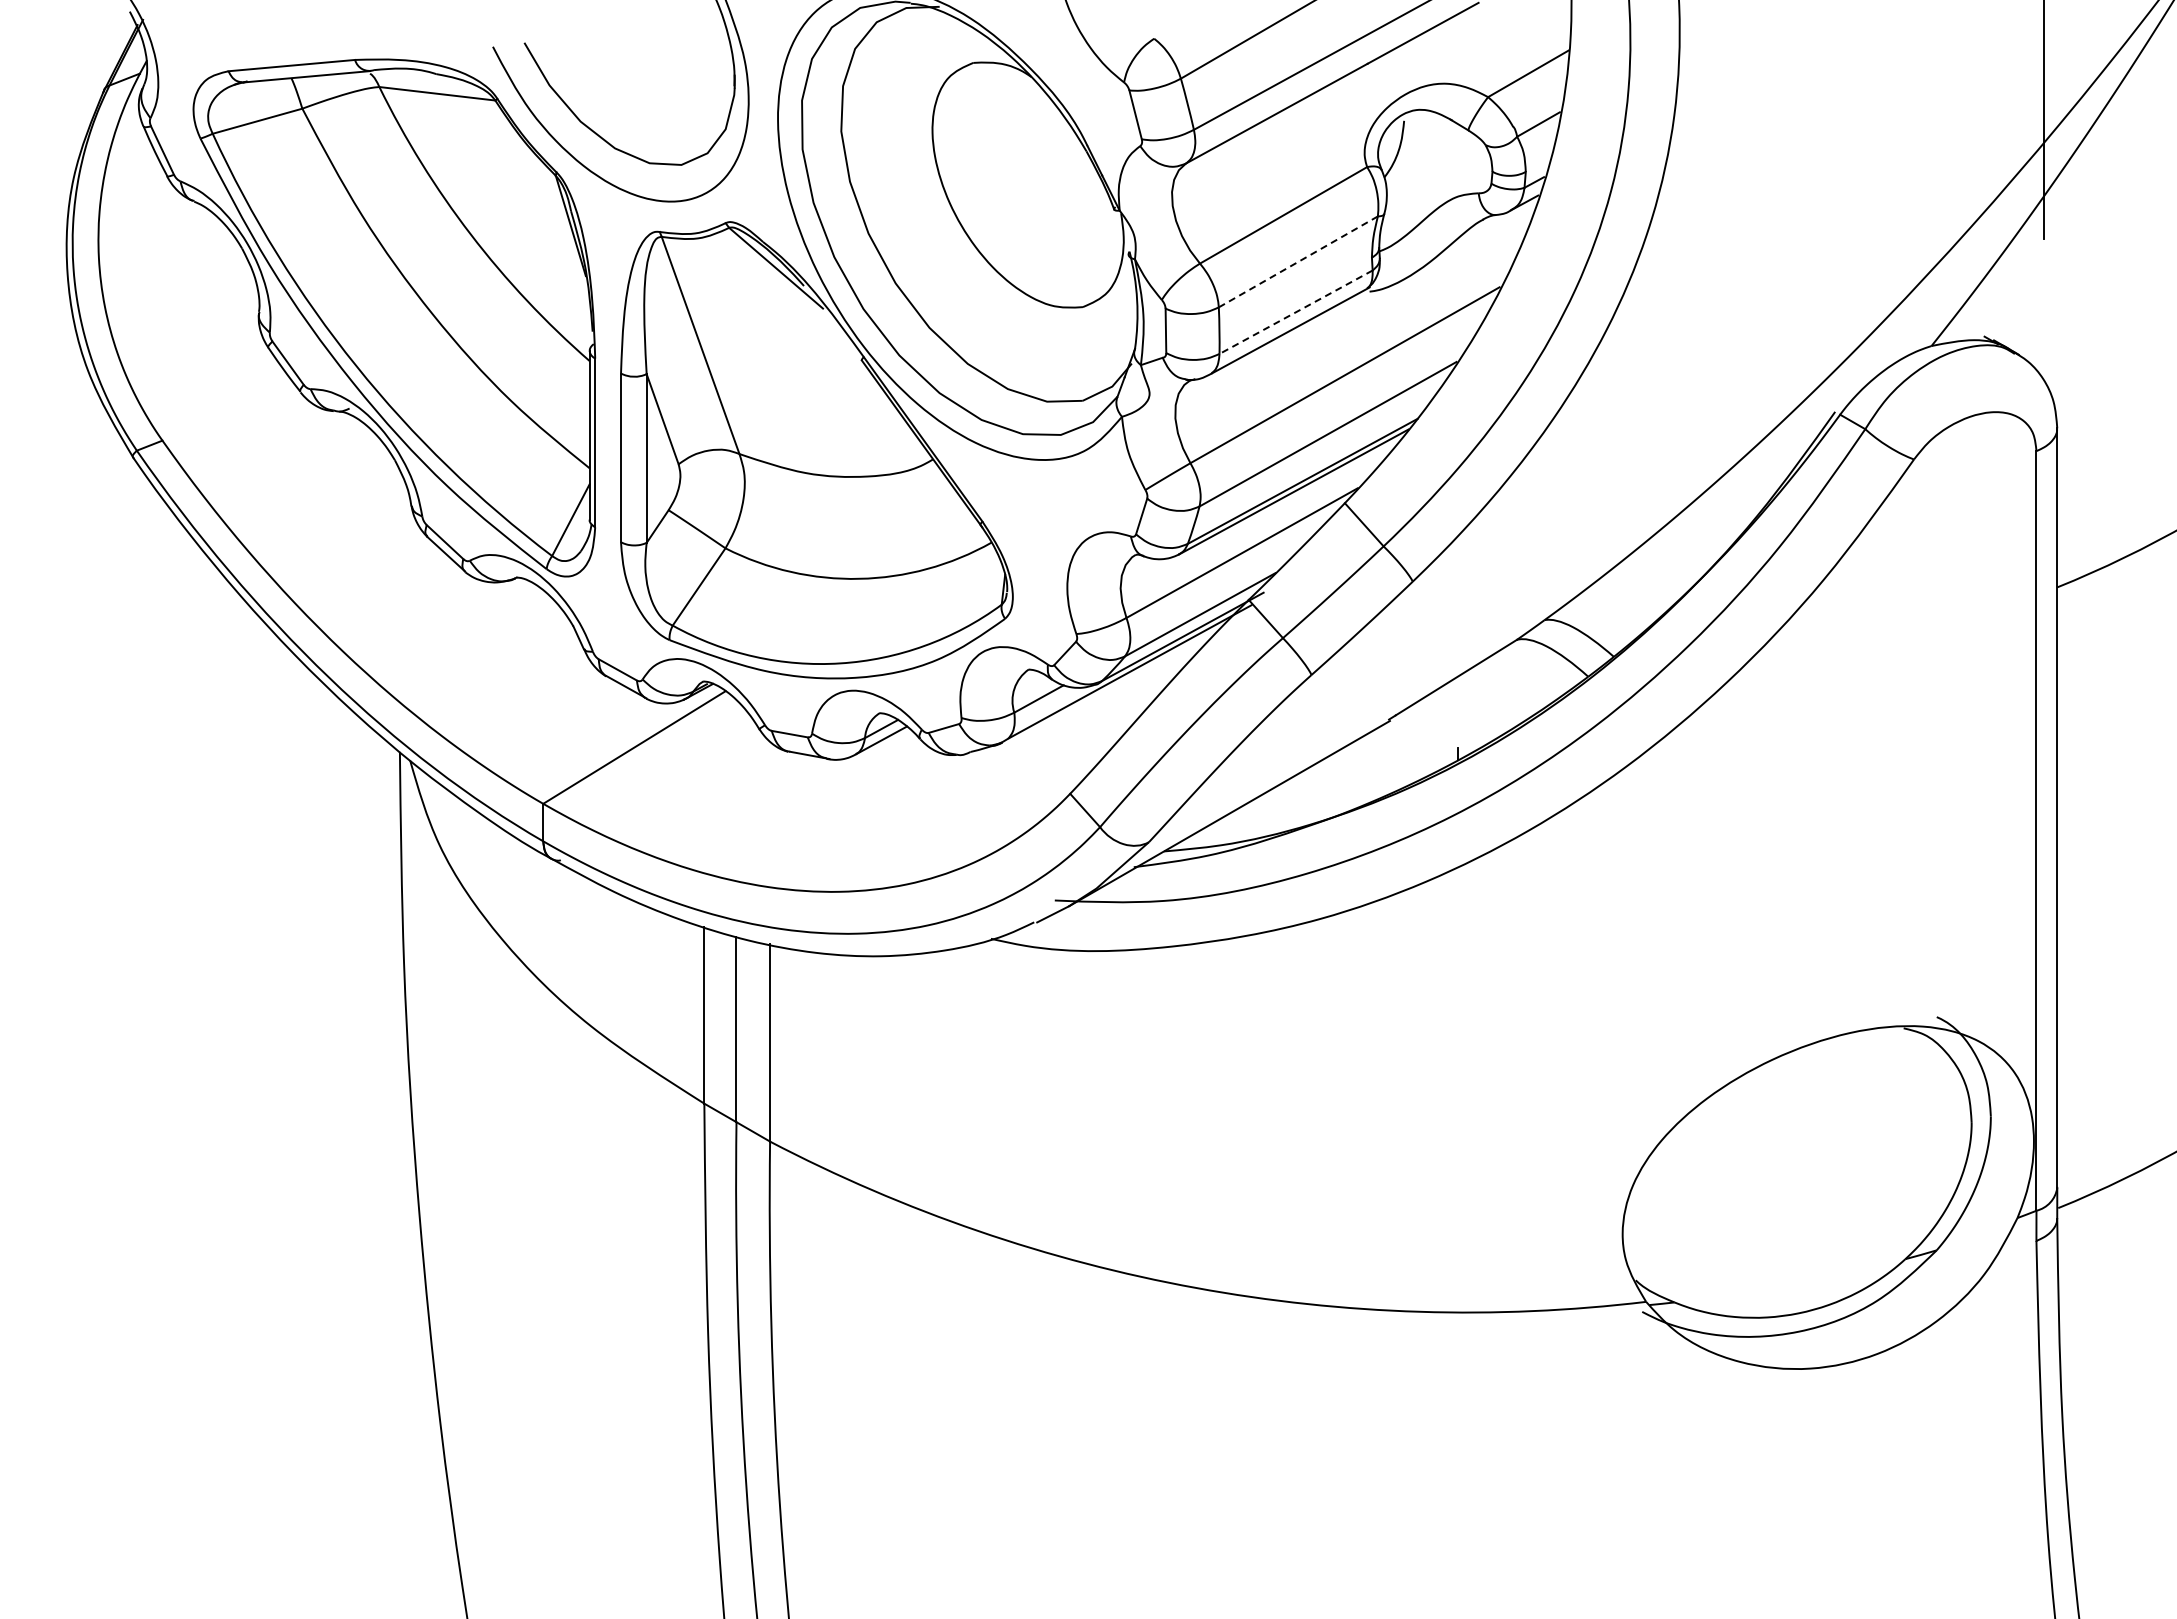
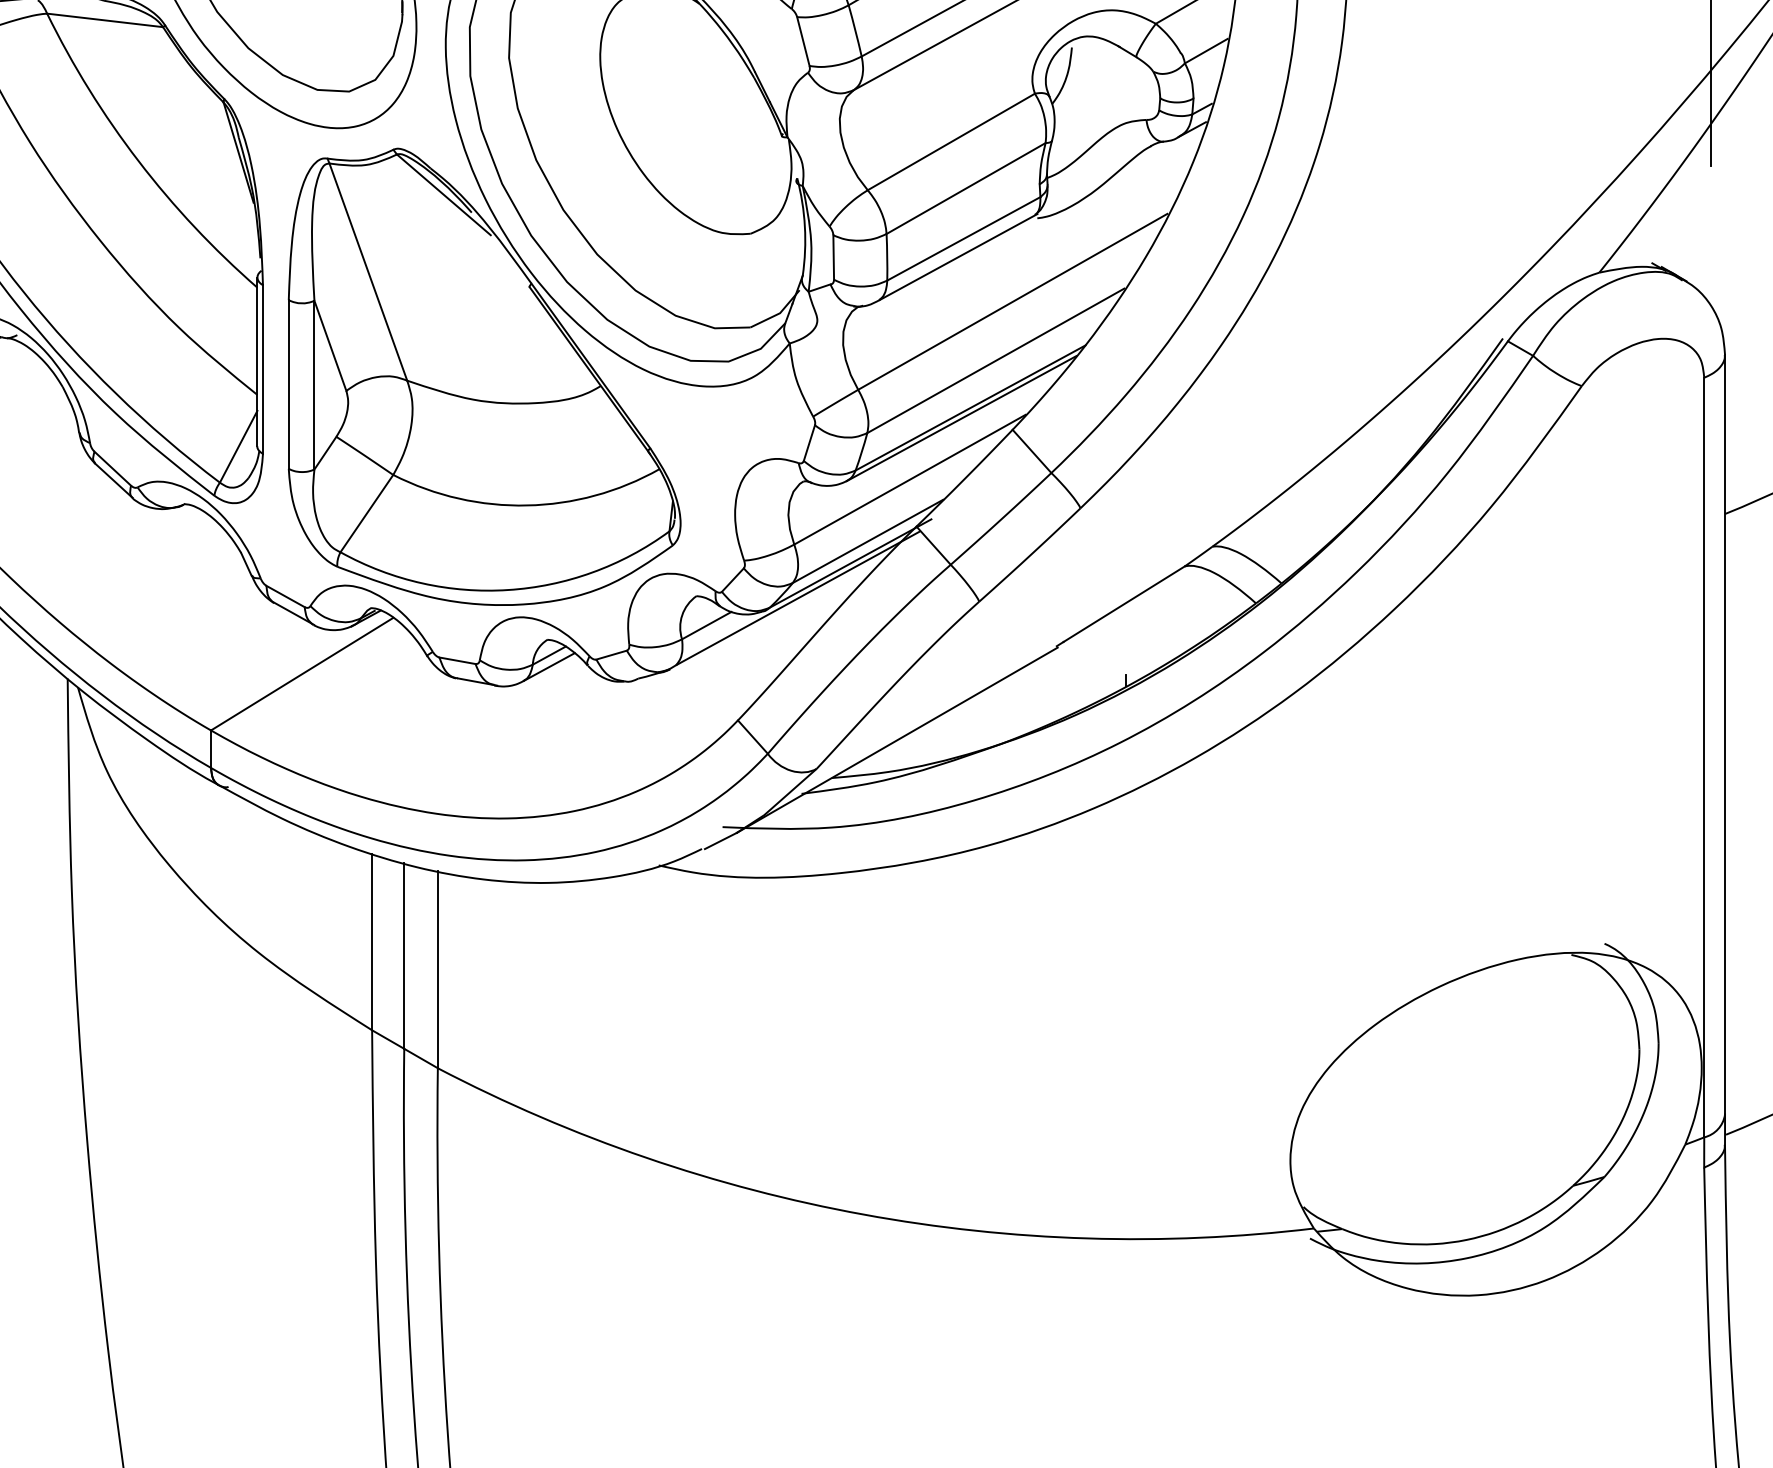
line: (1298, 261) -> (966, 188), dashed -> solid
line: (1295, 312) -> (963, 239), dashed -> solid

